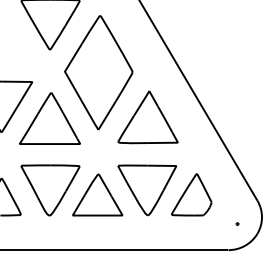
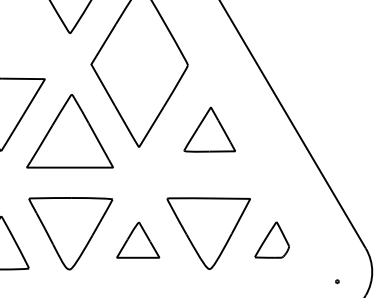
part: (147, 117) -> (209, 129), size x0.6
part: (97, 194) -> (137, 239), size x0.6
part: (191, 194) -> (271, 239), size x0.6

